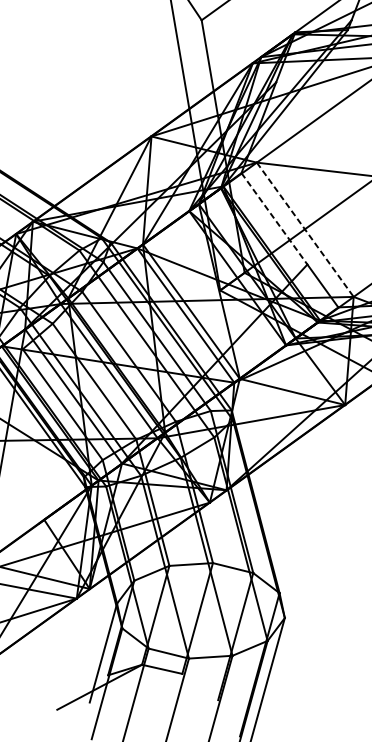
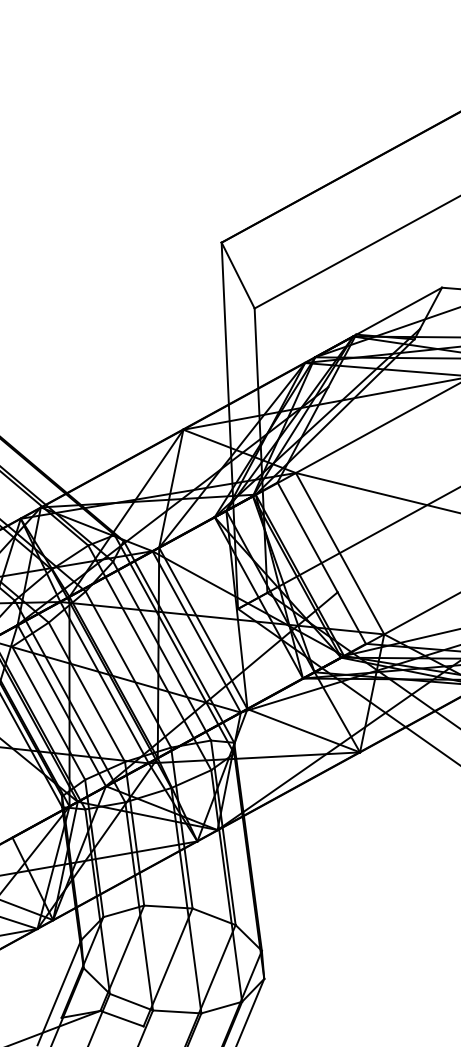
line: (274, 218) -> (307, 537), dashed -> solid
line: (305, 229) -> (340, 553), dashed -> solid

